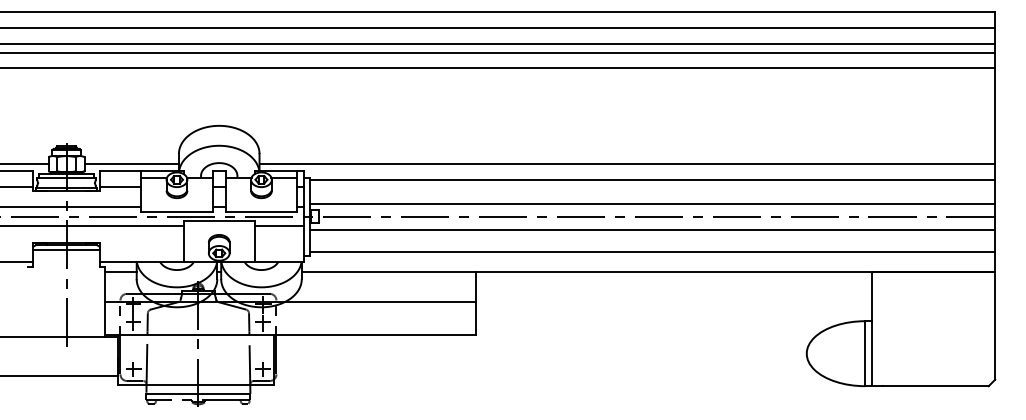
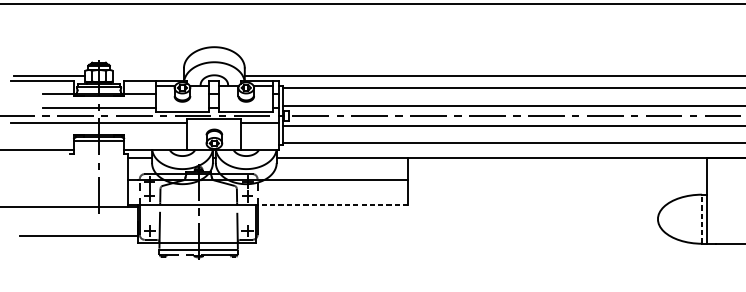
line: (131, 164) -> (148, 76), removed
line: (374, 334) -> (331, 204), solid -> dashed
line: (865, 353) -> (702, 219), solid -> dashed

